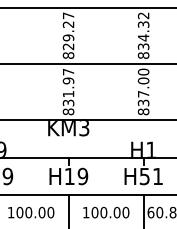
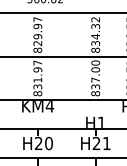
text: (68, 24) -> (37, 26), 829.27 -> 829.97
text: (83, 128) -> (49, 106), KM3 -> KM4
text: (76, 176) -> (43, 143), H19 -> H20
text: (144, 176) -> (96, 143), H51 -> H21

